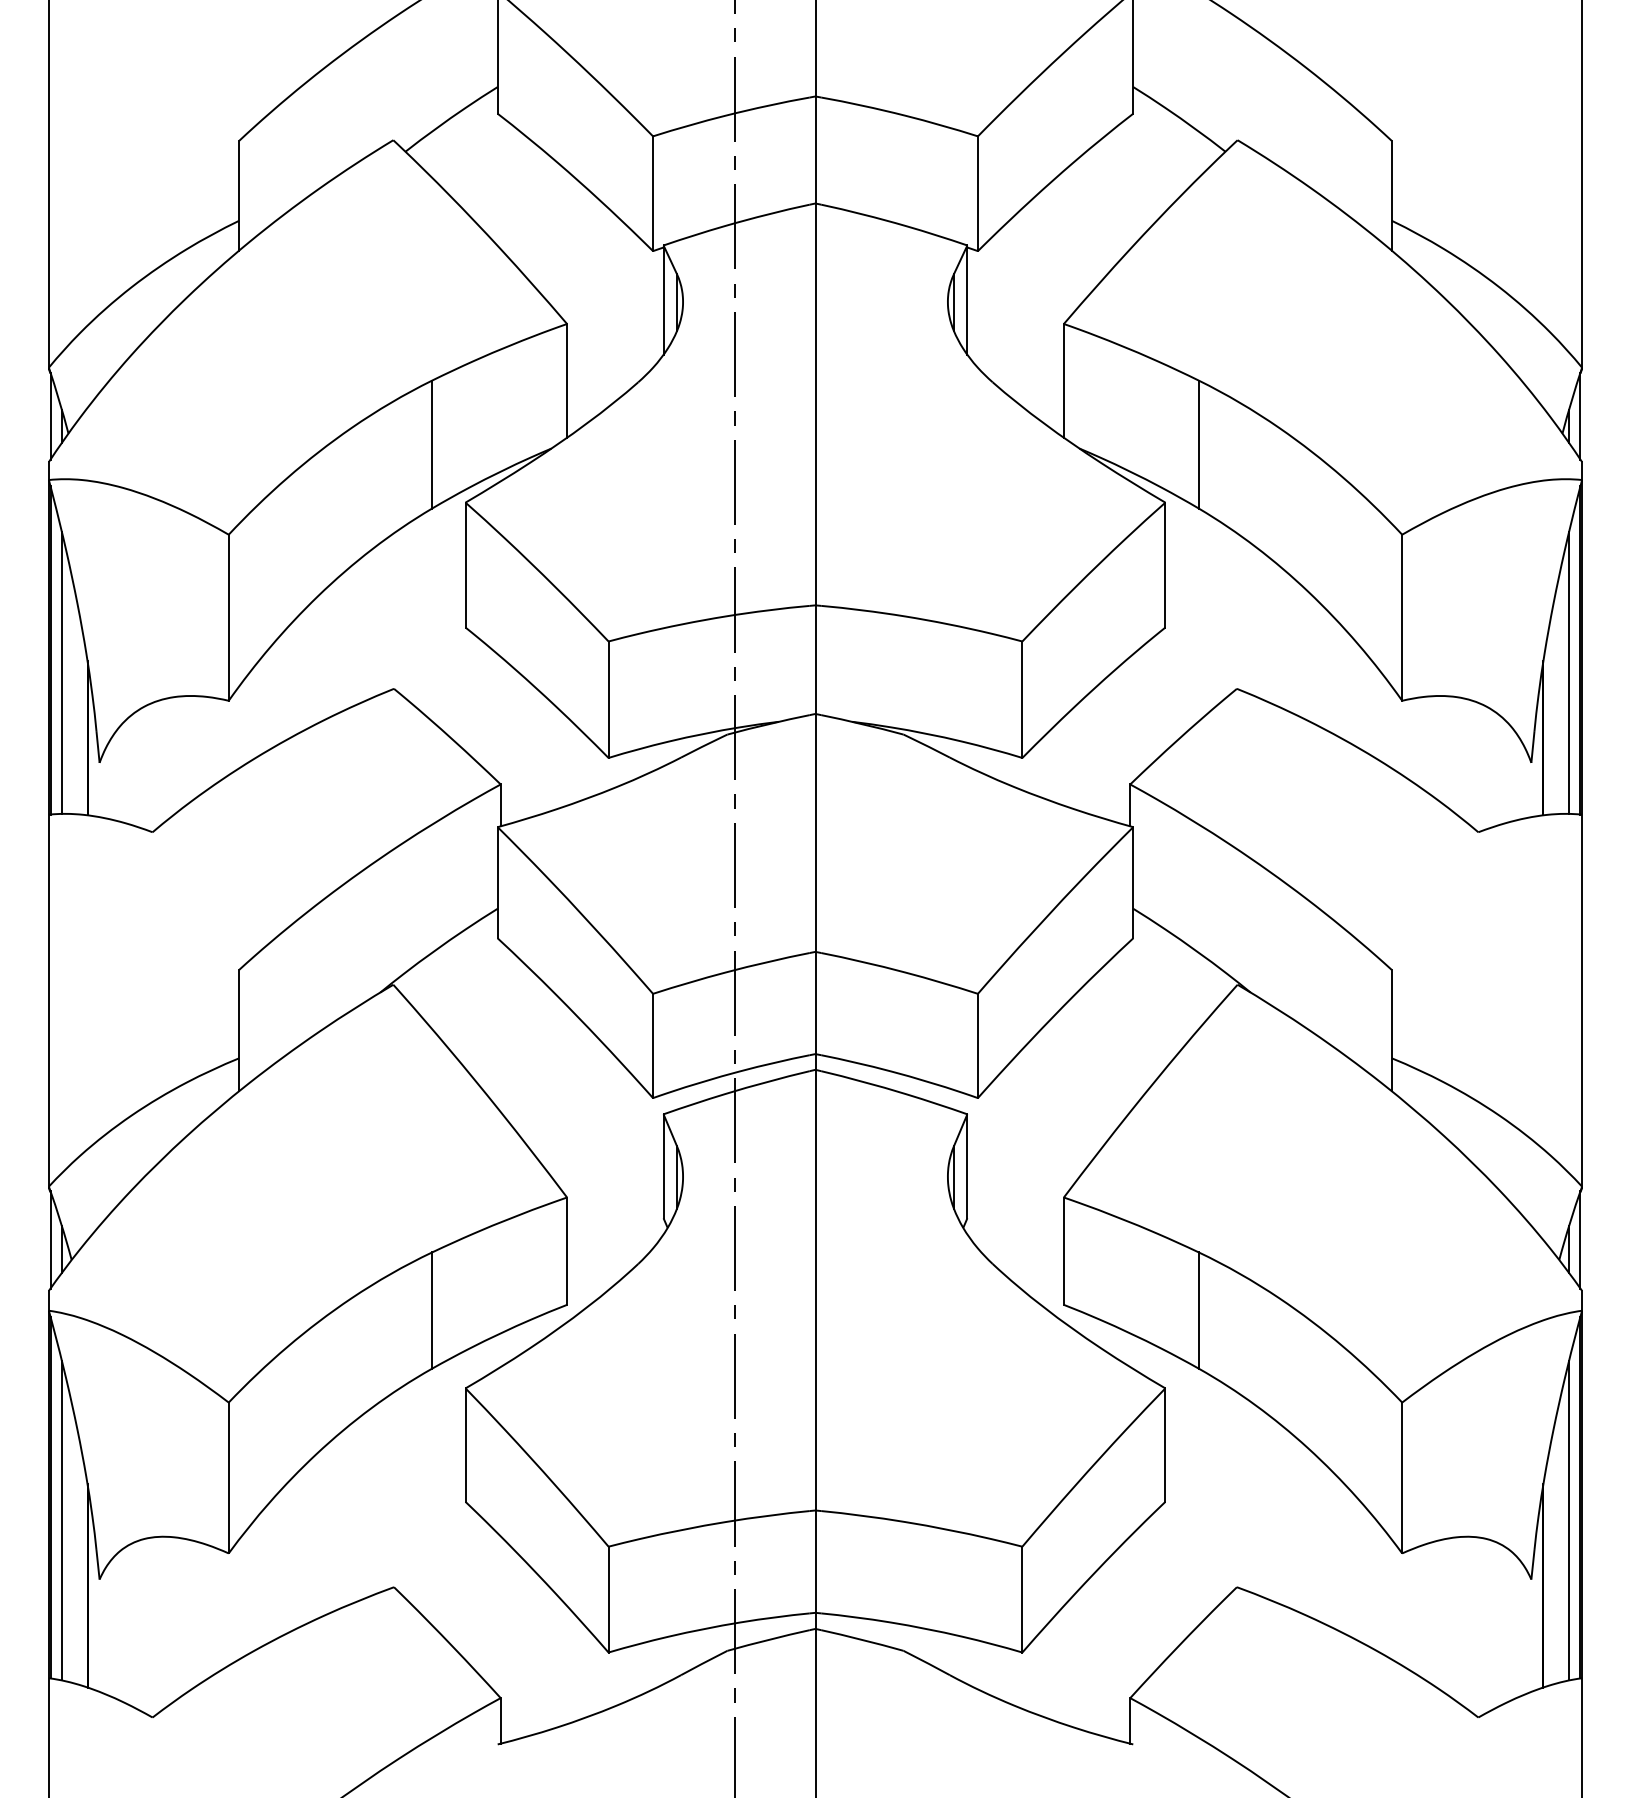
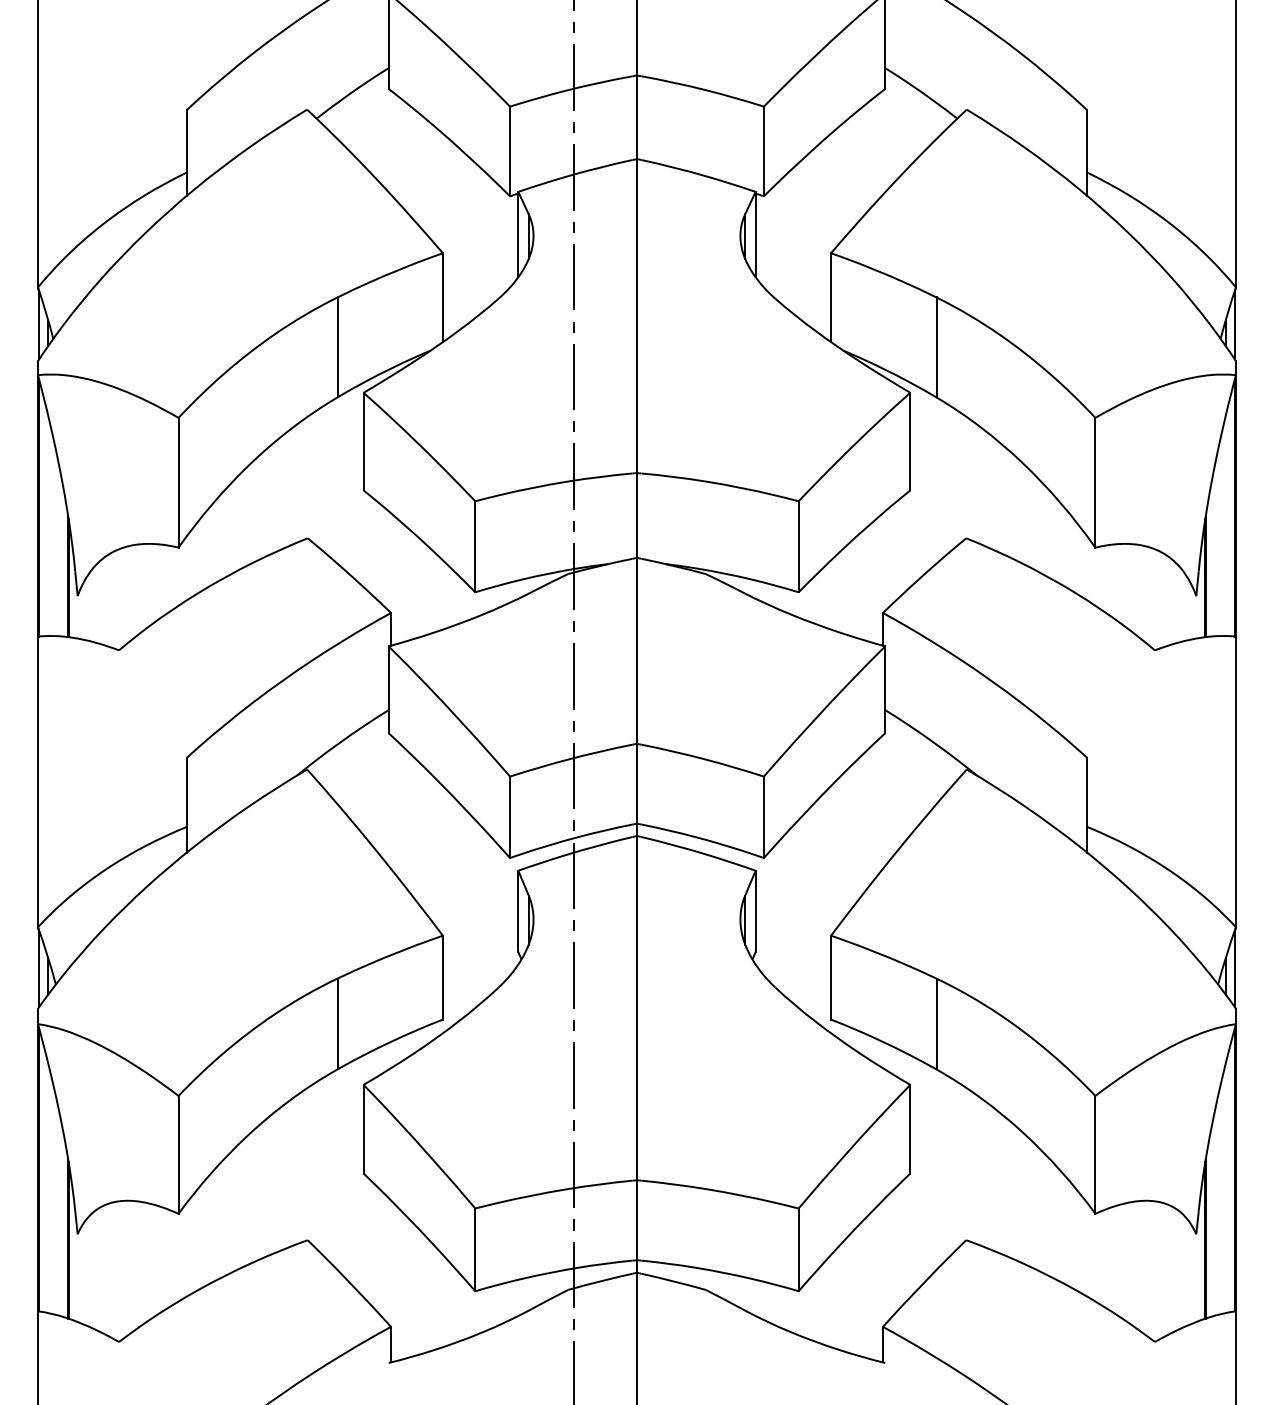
line: (61, 672) -> (47, 525), removed
line: (1569, 672) -> (1226, 525), removed
line: (61, 1520) -> (47, 1188), removed
line: (1569, 1520) -> (1226, 1188), removed

